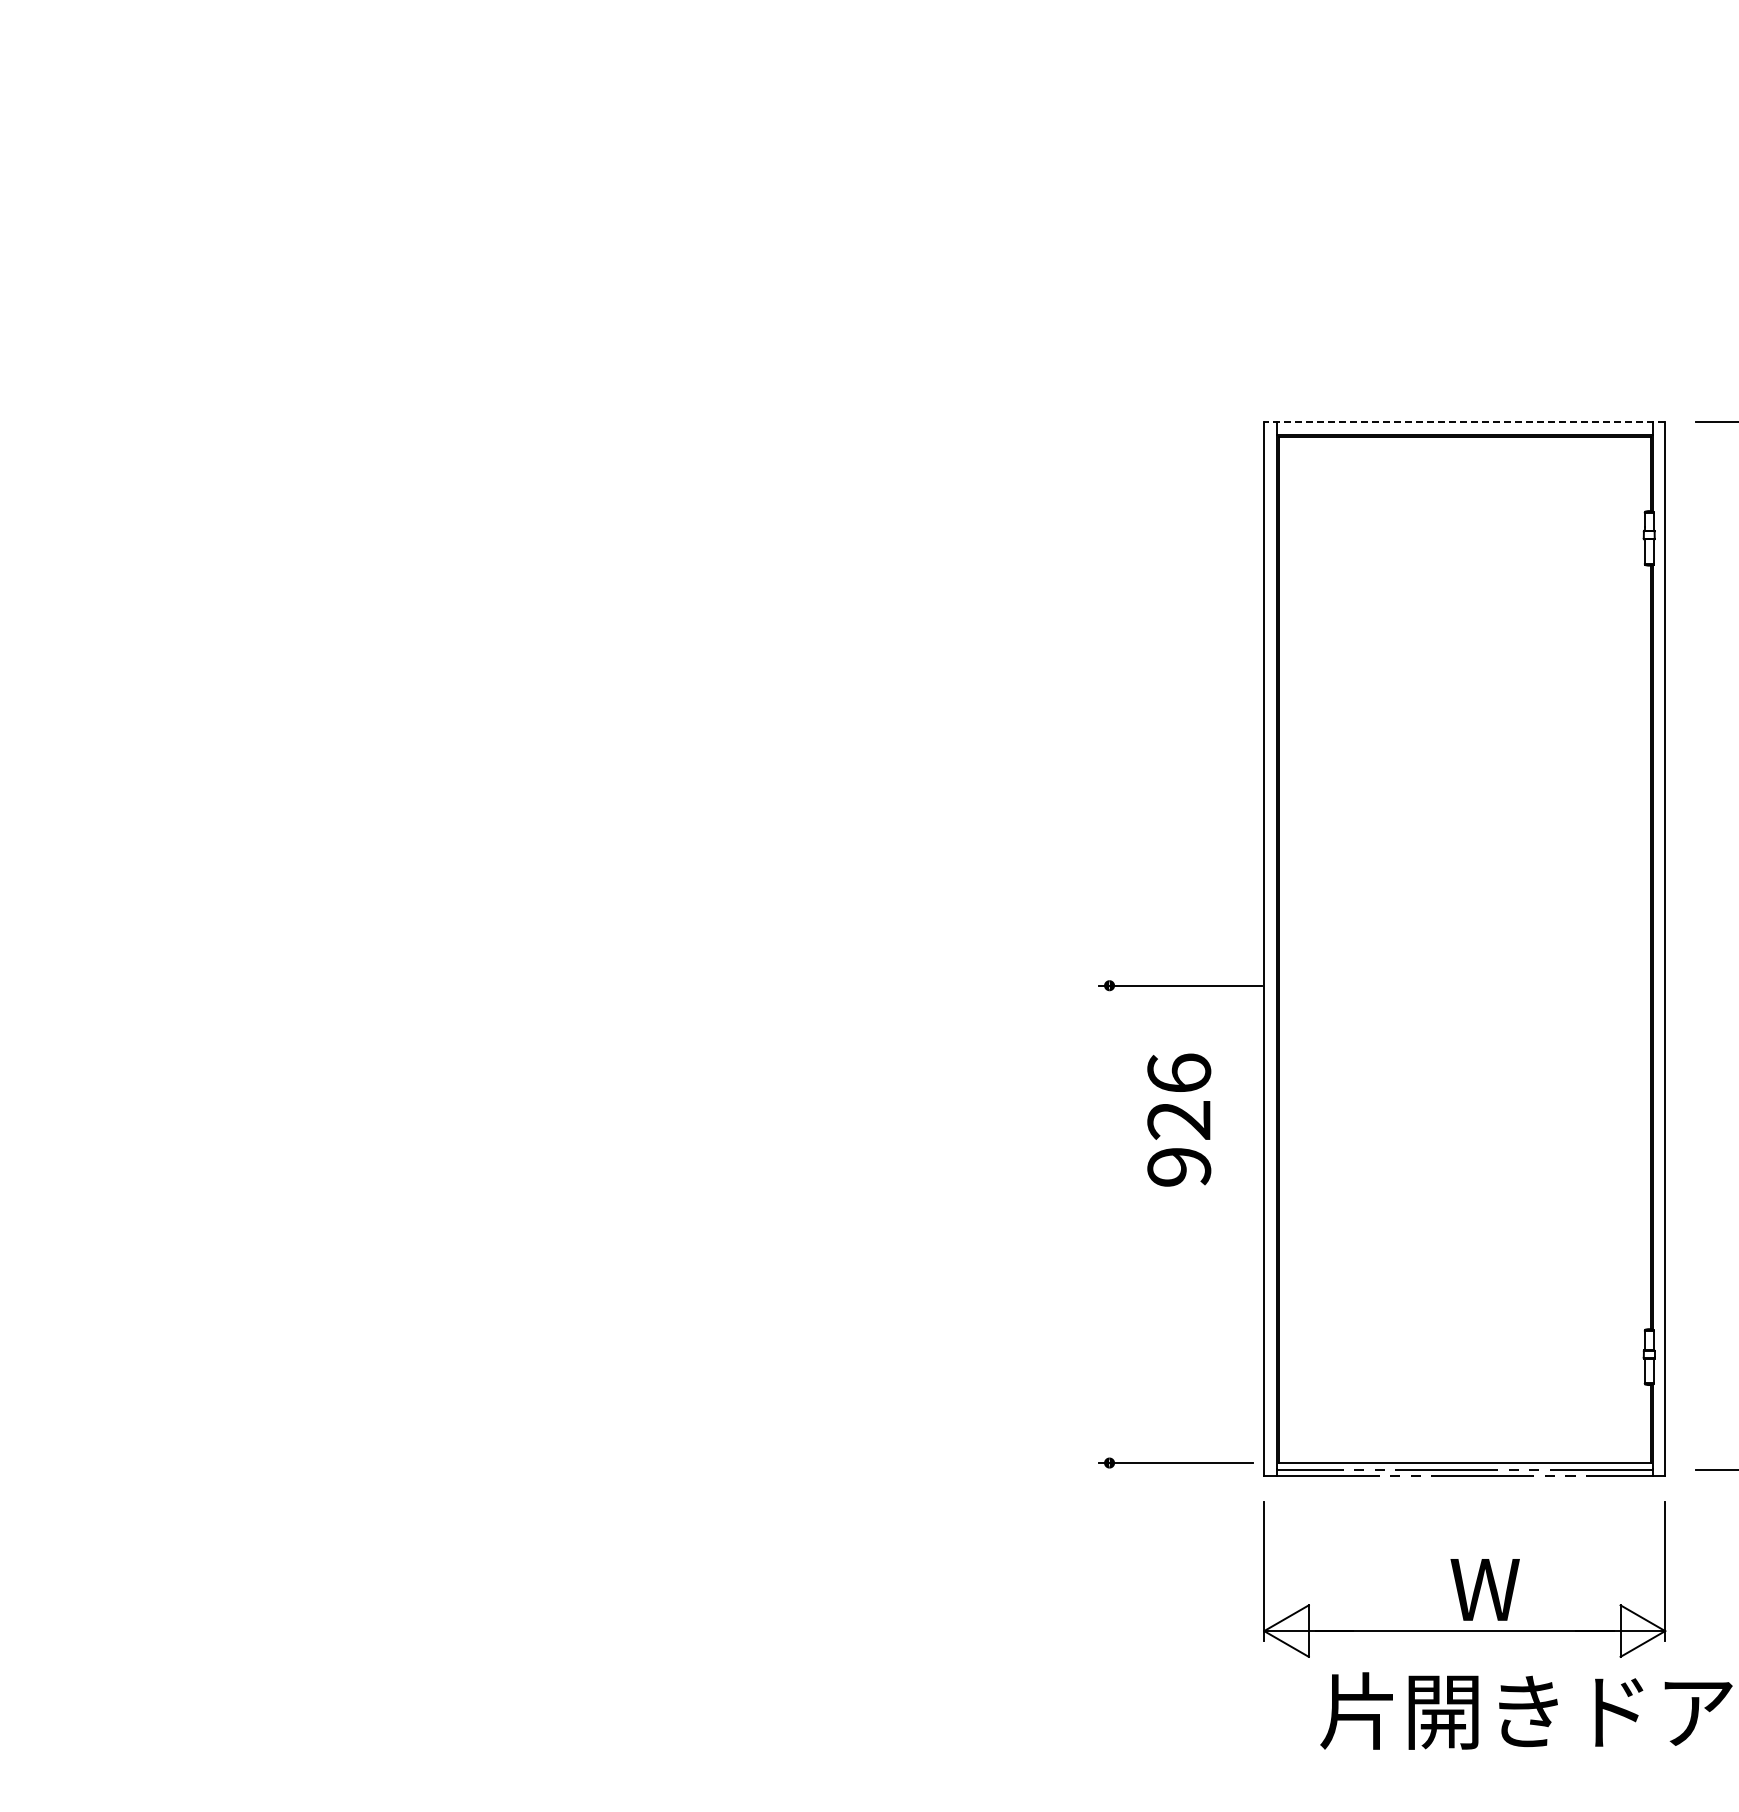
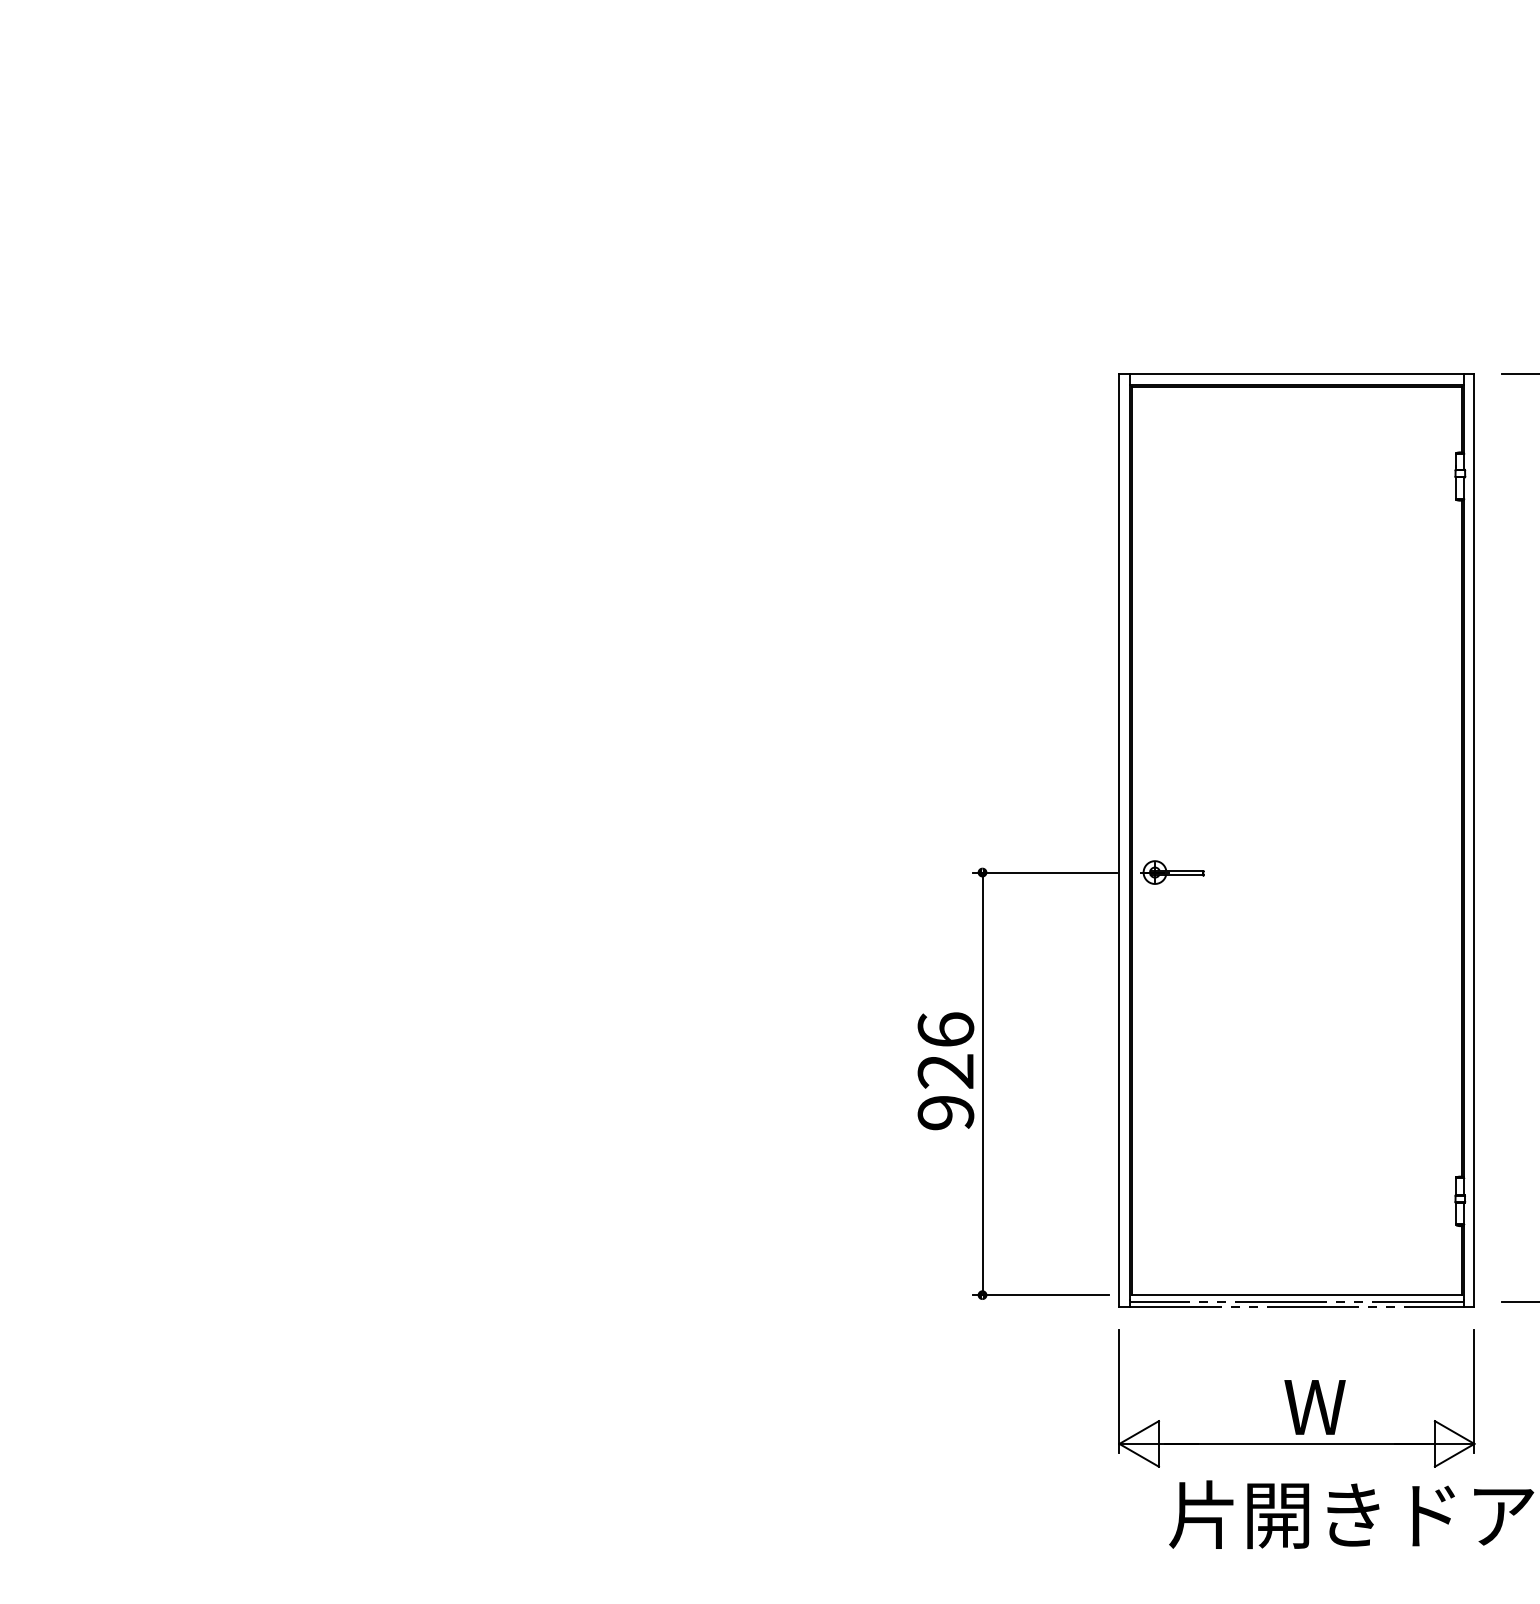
line: (1464, 422) -> (1296, 373), dashed -> solid
part: (1324, 985) -> (1172, 872), added
text: (1179, 1119) -> (946, 1070), moved
line: (1109, 1224) -> (982, 1083), added

